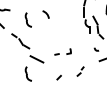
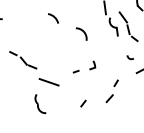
part: (27, 19) -> (28, 28), removed
arc: (65, 27) -> (82, 32), added
part: (80, 71) -> (111, 91), size x1.67

